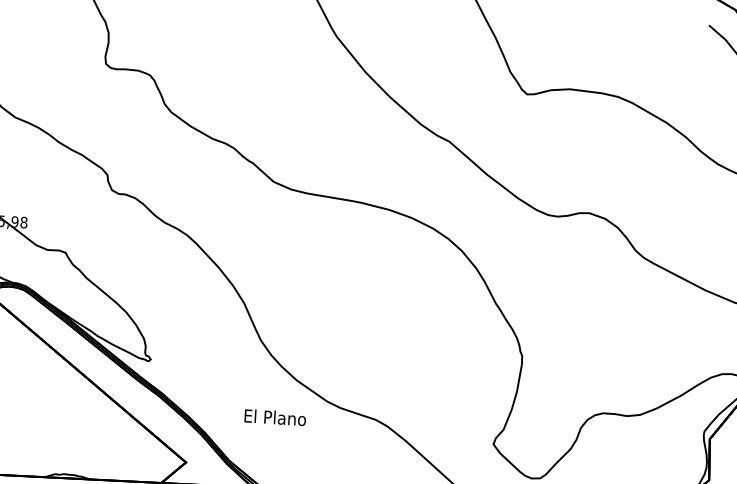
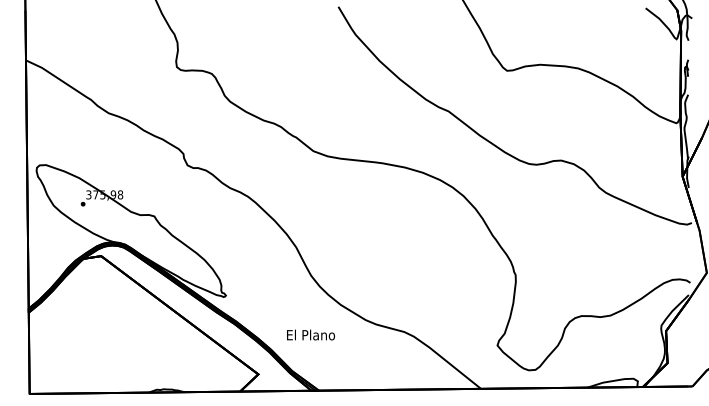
text: (274, 416) -> (310, 334), moved

